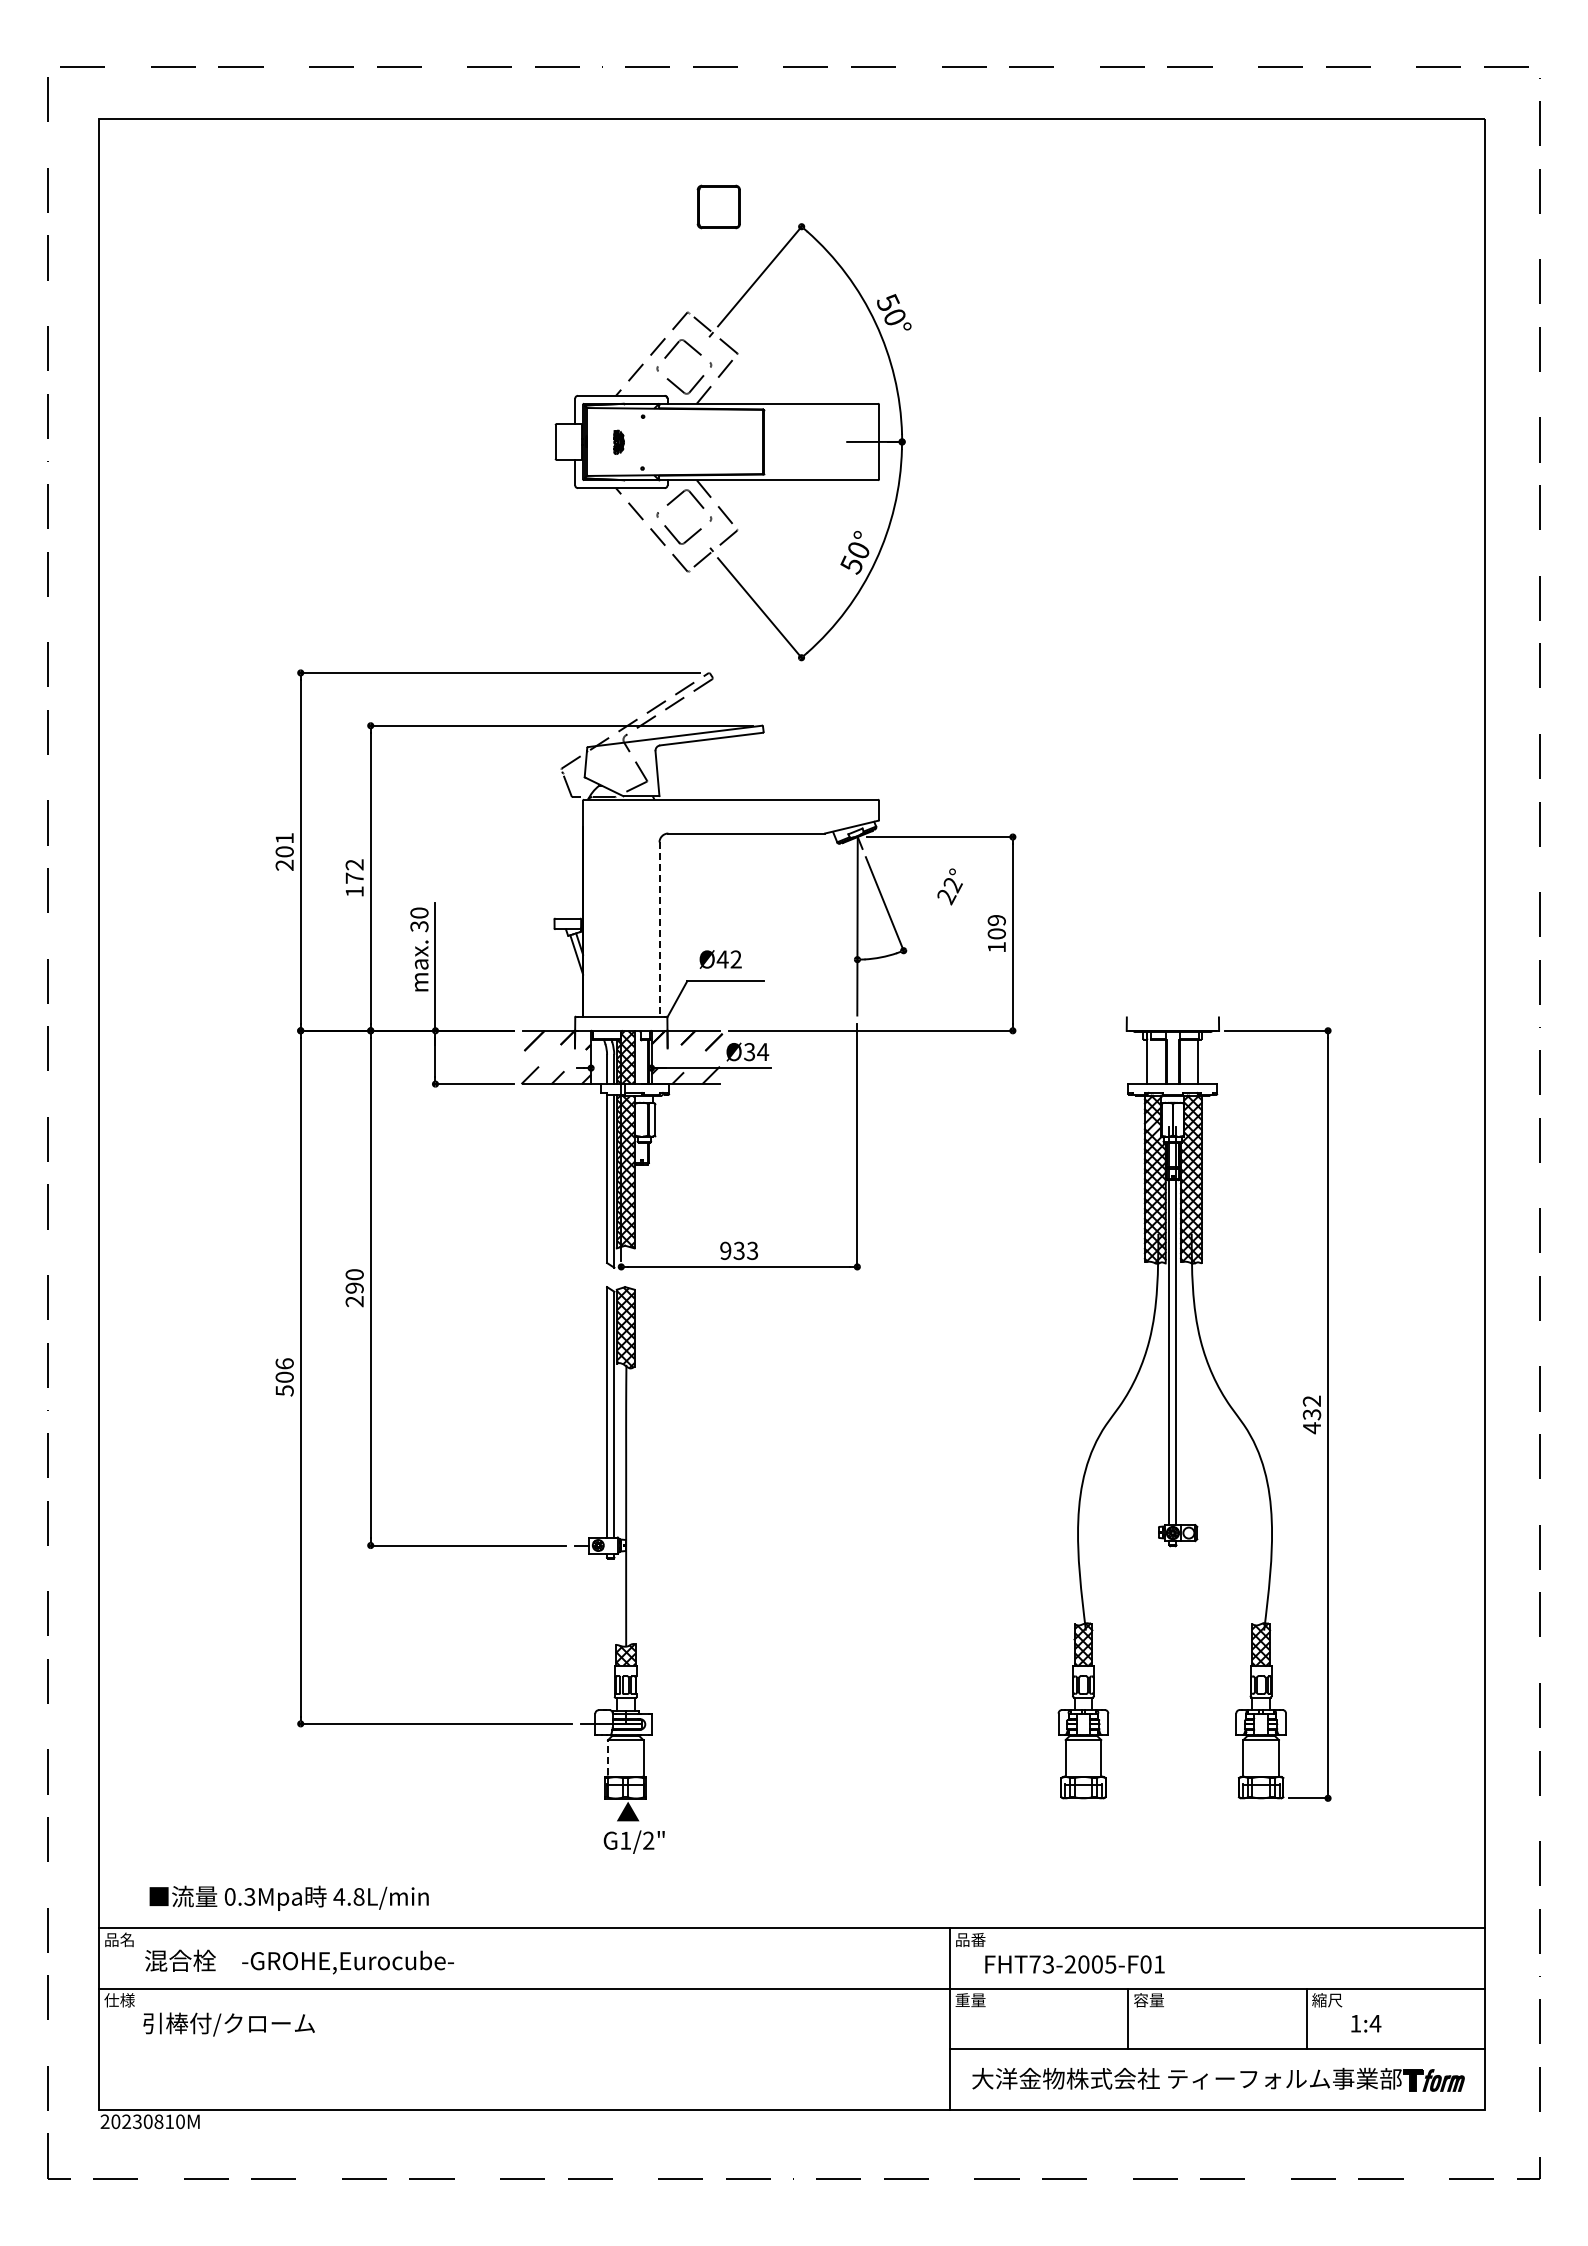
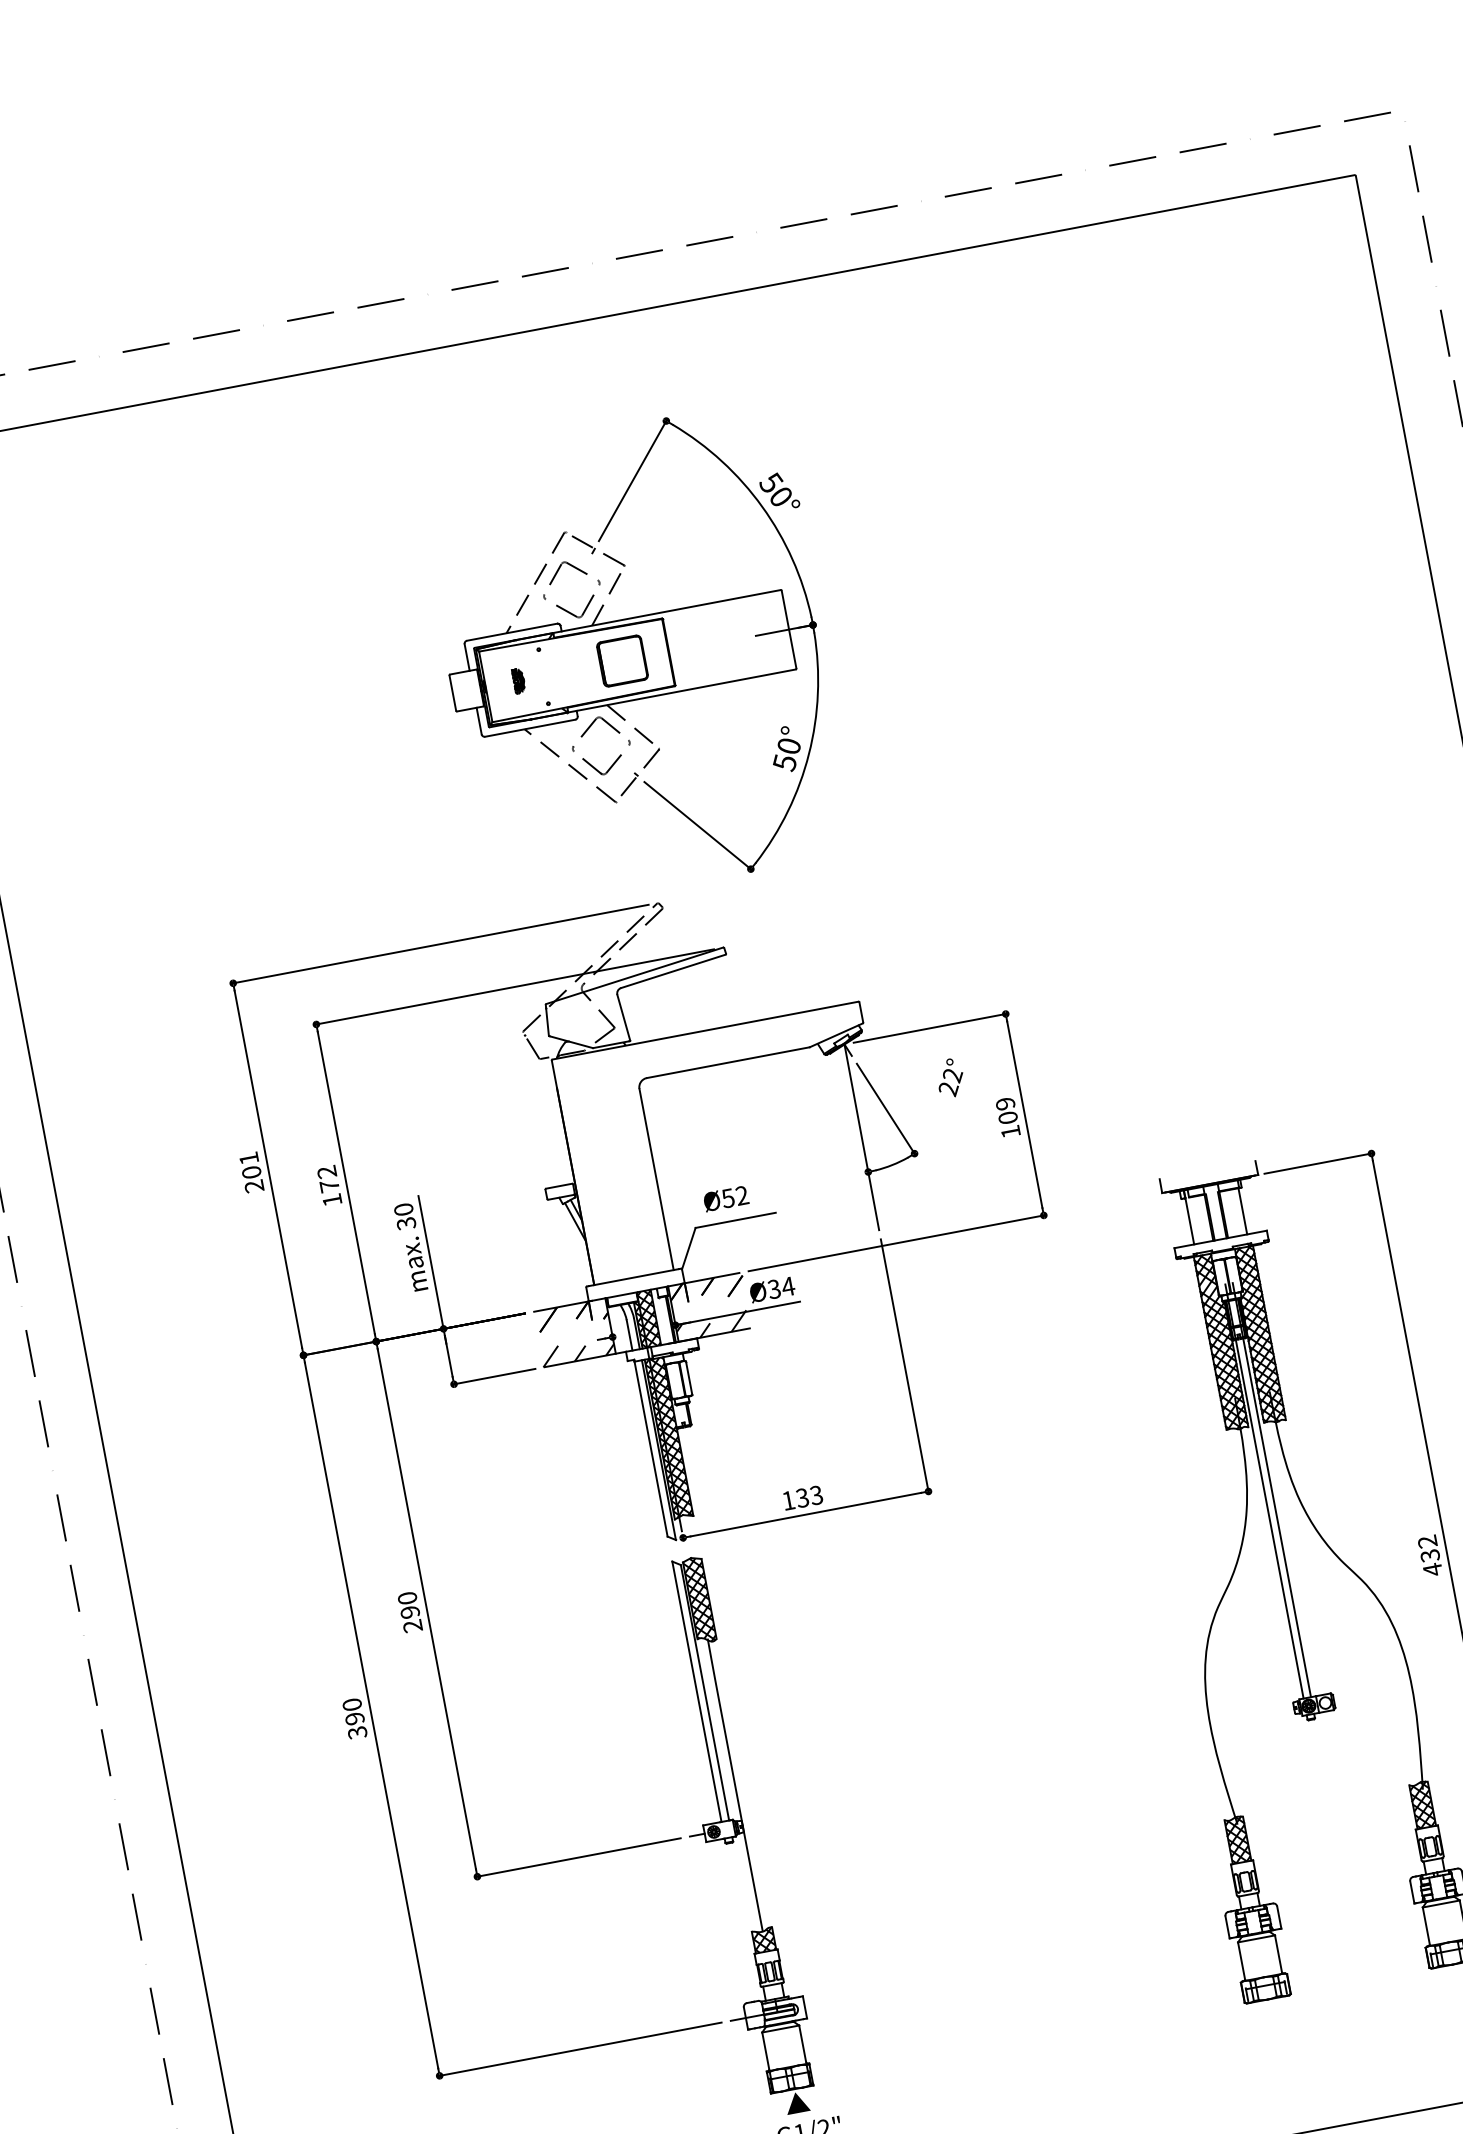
part: (718, 206) -> (622, 660), moved
line: (659, 930) -> (656, 1180), dashed -> solid
text: (722, 959) -> (727, 1198), Ø42 -> Ø52
text: (725, 1250) -> (788, 1500), 933 -> 133
text: (284, 1376) -> (354, 1717), 506 -> 390
line: (607, 1757) -> (765, 2050), dashed -> solid

